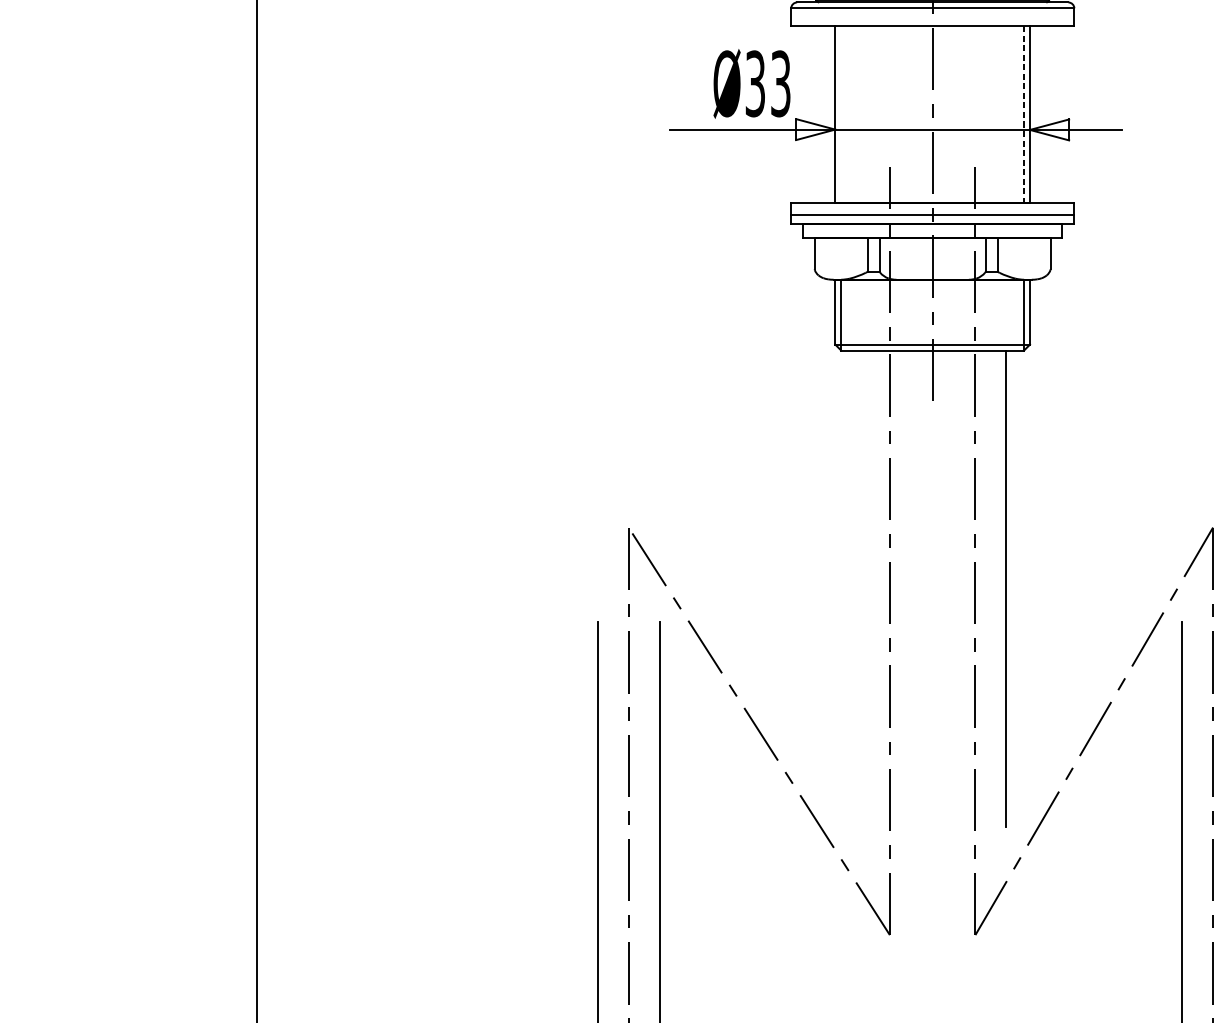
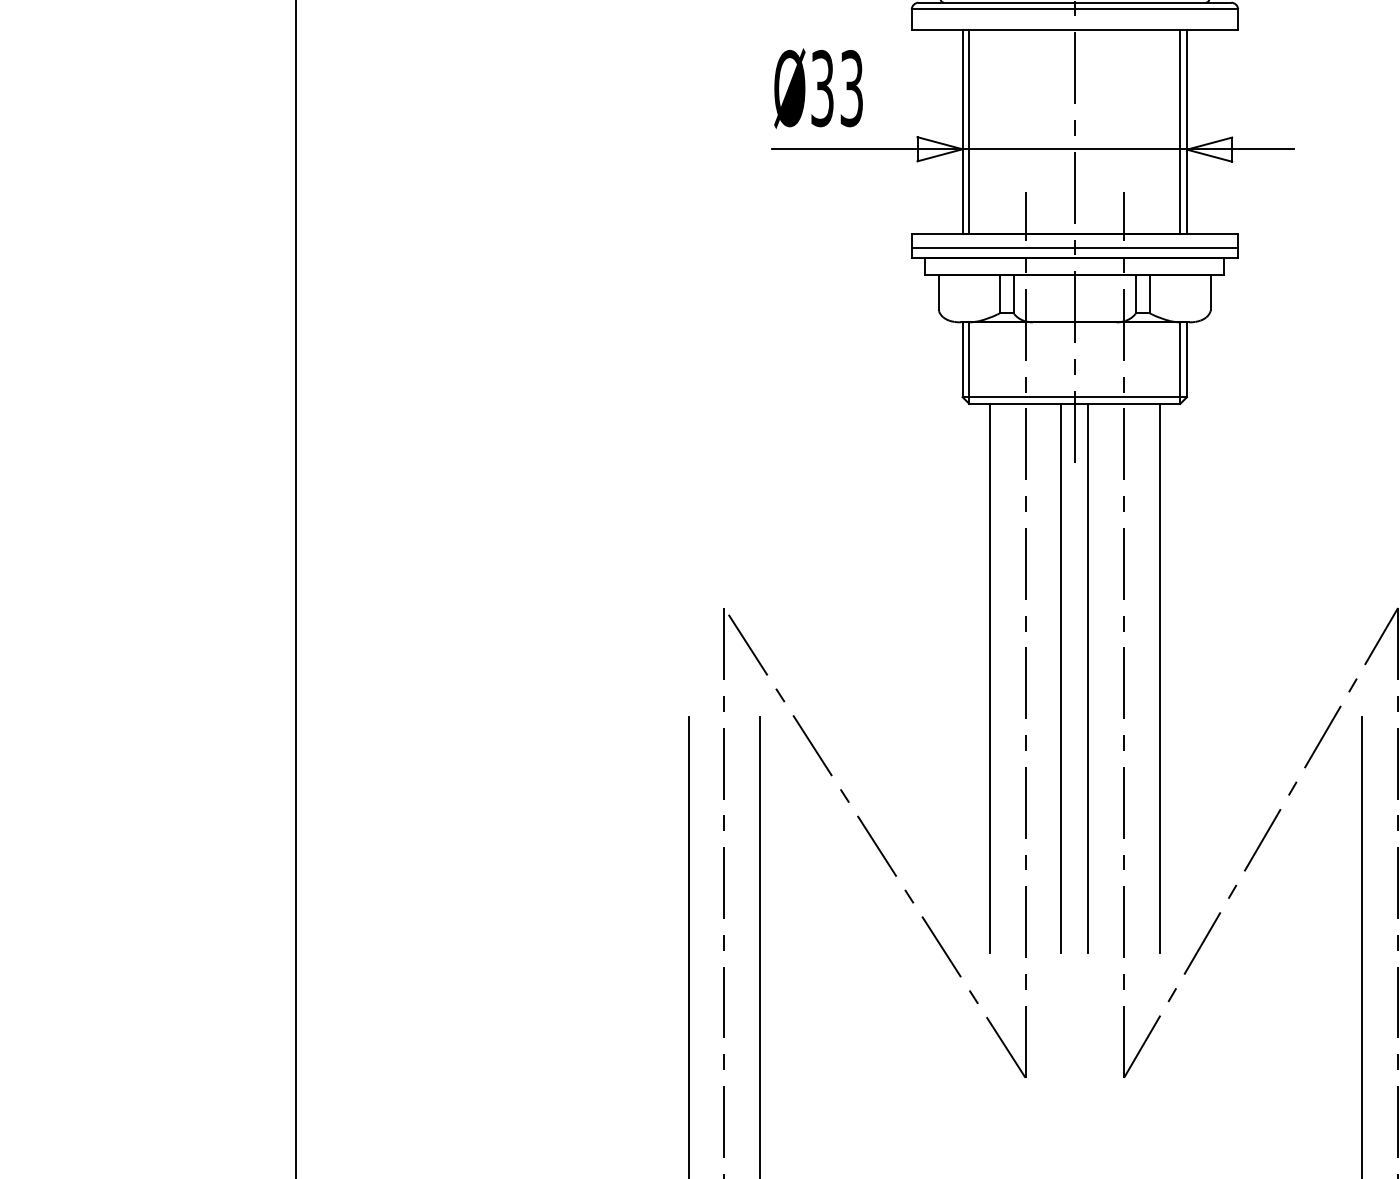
text: (751, 83) -> (818, 88), moved
line: (841, 114) -> (969, 131), added
line: (1024, 115) -> (1180, 132), dashed -> solid
line: (858, 588) -> (989, 678), added
line: (921, 588) -> (1061, 678), added
line: (944, 588) -> (1088, 678), added

